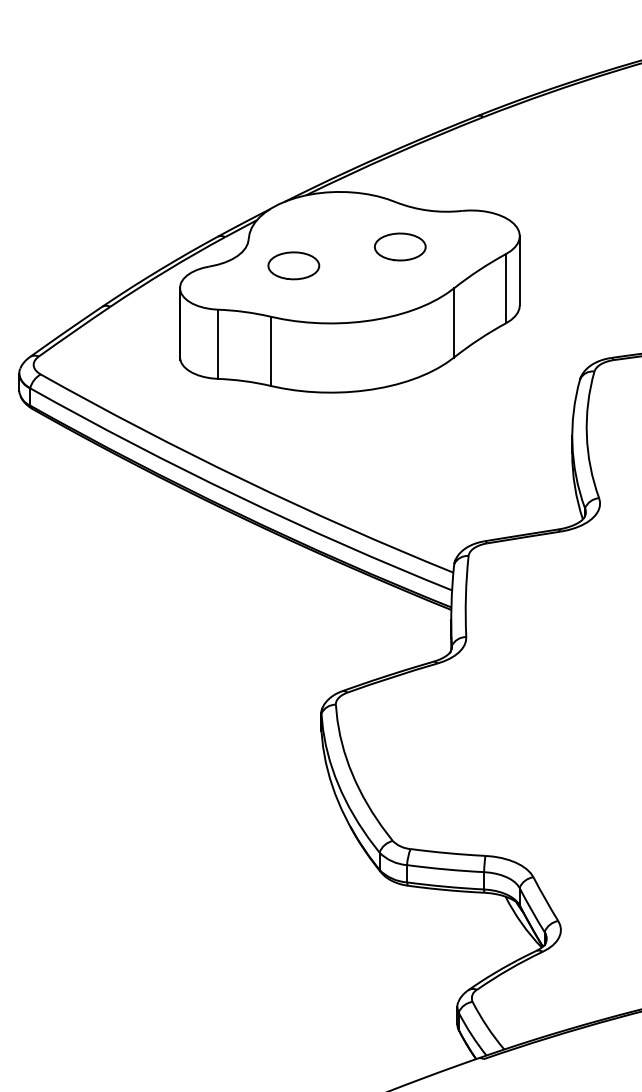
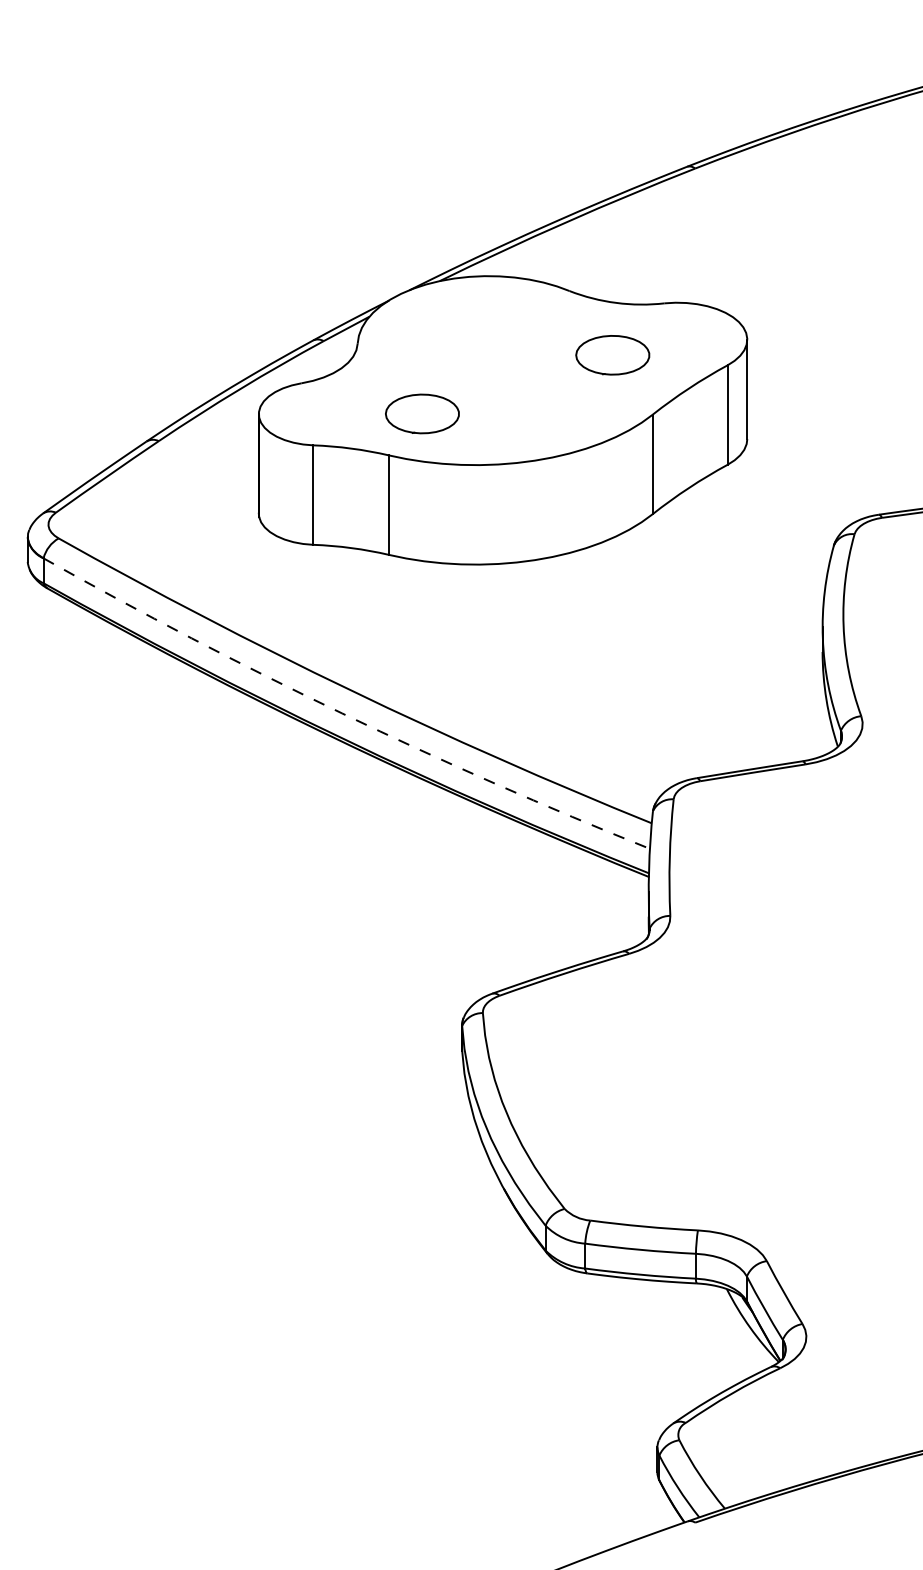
part: (400, 246) -> (613, 354), moved
part: (293, 265) -> (421, 413), moved
arc: (237, 496) -> (341, 713), solid -> dashed

